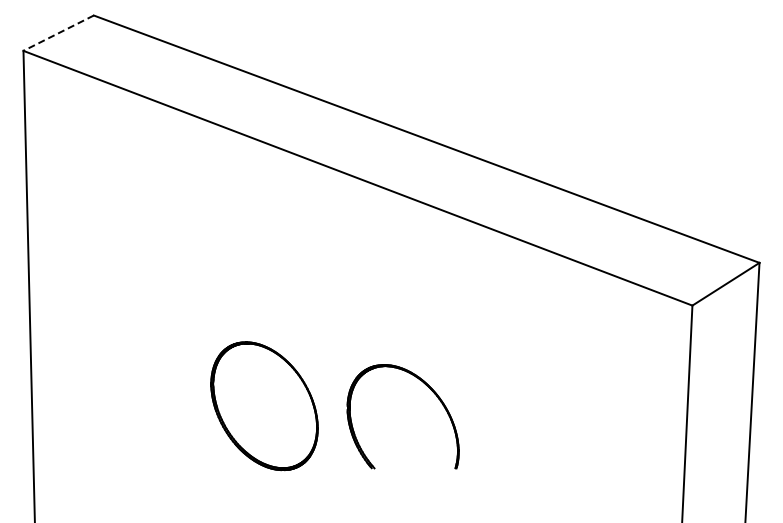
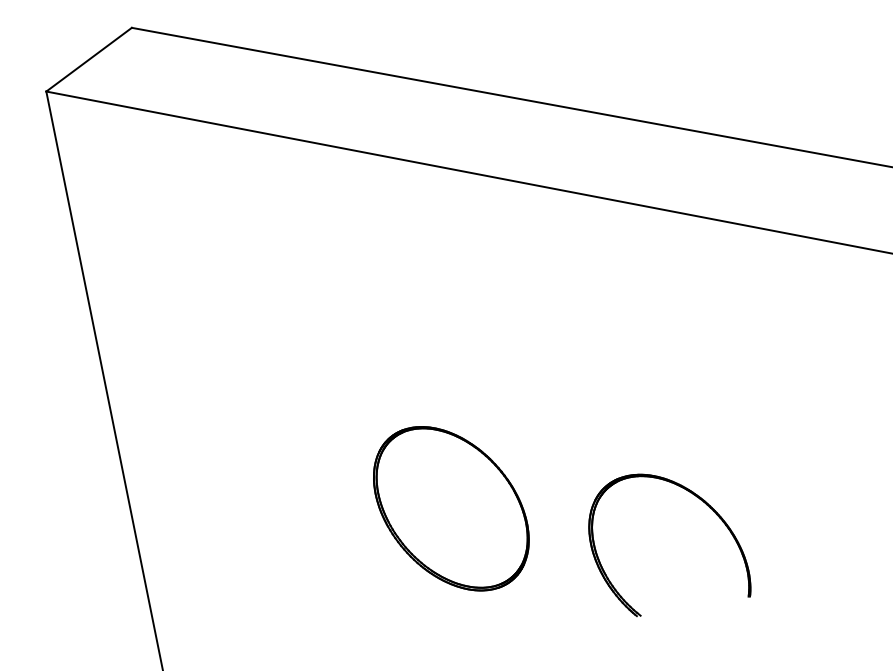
line: (58, 33) -> (88, 60), dashed -> solid
part: (432, 392) -> (700, 500), moved

